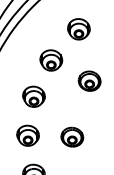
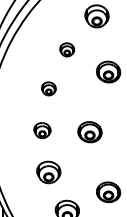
part: (50, 60) -> (66, 49), size x0.6
part: (33, 96) -> (48, 88), size x0.6
part: (28, 135) -> (42, 130), size x0.7

